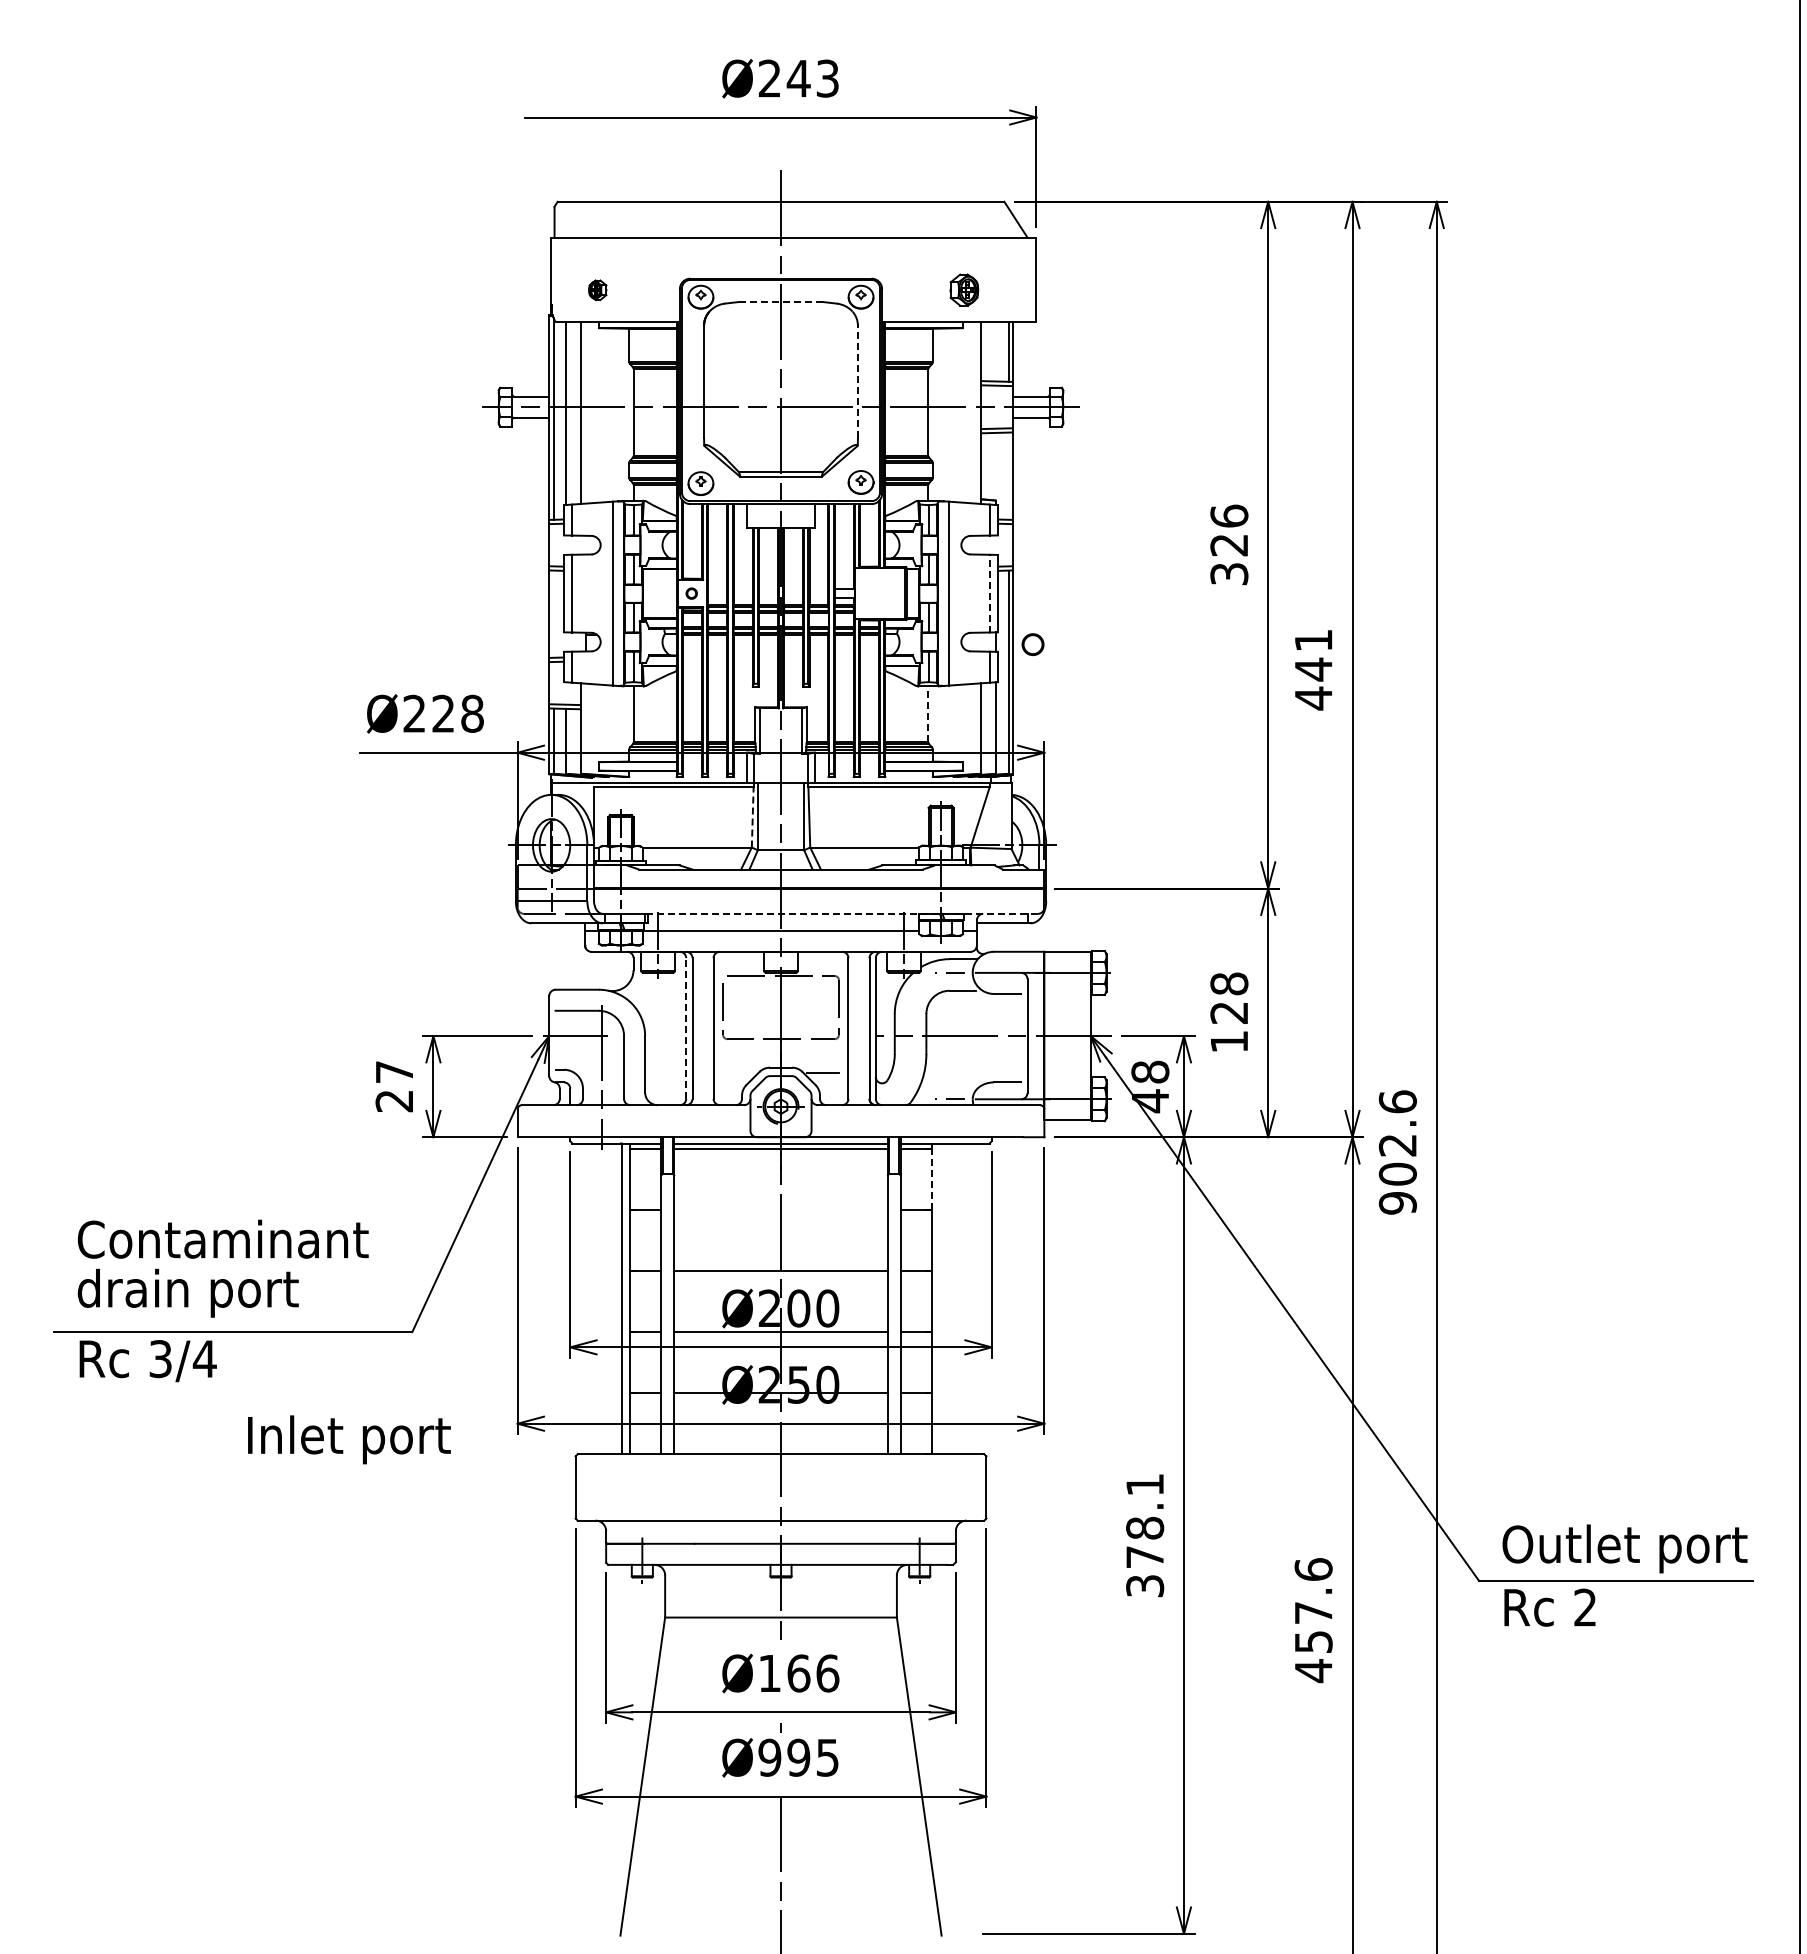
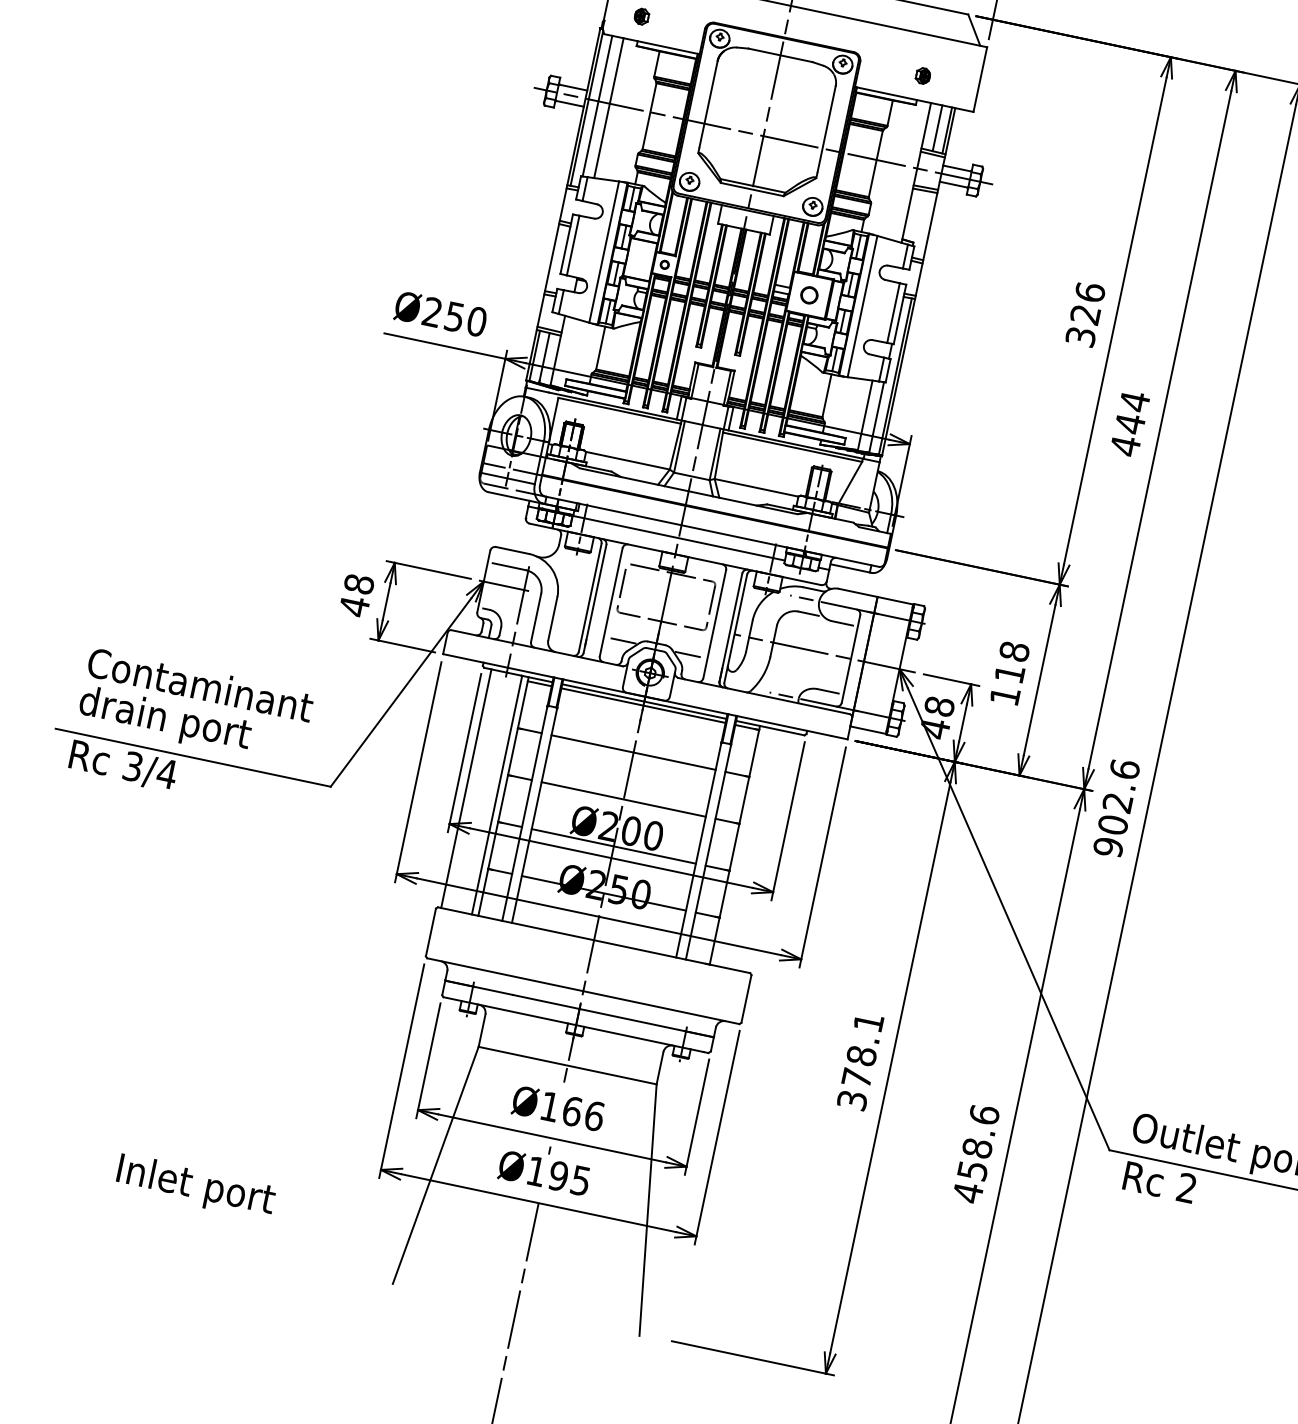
part: (963, 290) -> (922, 76), size x0.62
line: (781, 302) -> (780, 55), dashed -> solid
line: (995, 351) -> (937, 128), added
line: (857, 381) -> (826, 128), dashed -> solid
line: (989, 593) -> (893, 312), dashed -> solid
text: (1313, 640) -> (1134, 401), 441 -> 444
circle: (1032, 644) -> (809, 295), moved
text: (457, 713) -> (465, 319), Ø228 -> Ø250
line: (928, 714) -> (827, 396), dashed -> solid
line: (752, 817) -> (675, 446), dashed -> solid
line: (843, 913) -> (729, 535), dashed -> solid
text: (1228, 1012) -> (1009, 673), 128 -> 118
line: (686, 1027) -> (590, 597), dashed -> solid
line: (738, 1073) -> (623, 640), added
text: (394, 1086) -> (356, 595), 27 -> 48
line: (931, 1179) -> (754, 753), dashed -> solid
line: (780, 1209) -> (633, 752), added
line: (581, 1298) -> (466, 788), added
text: (349, 1439) -> (195, 1186), moved
text: (1313, 1612) -> (977, 1147), 457.6 -> 458.6
text: (769, 1757) -> (536, 1171), Ø995 -> Ø195

